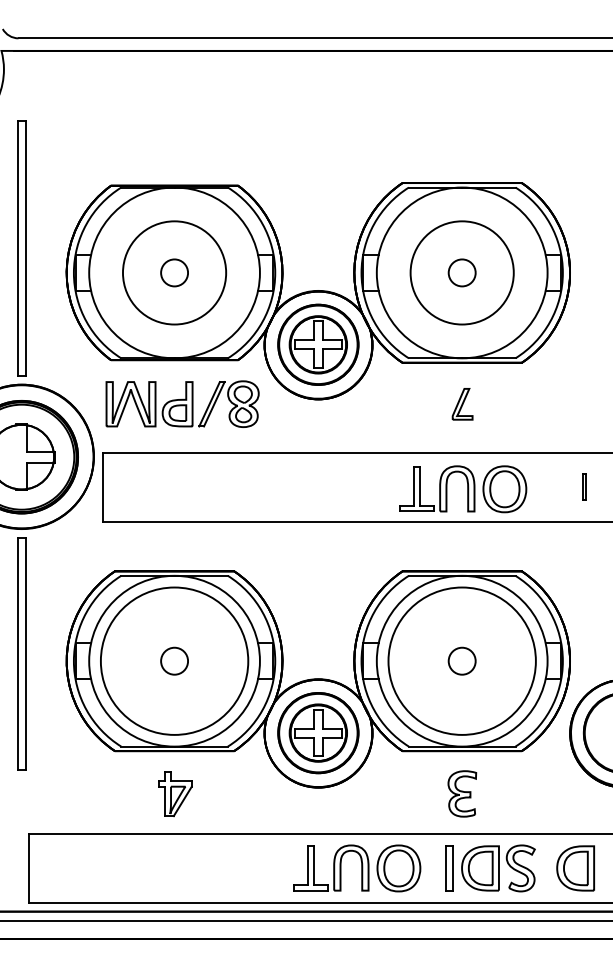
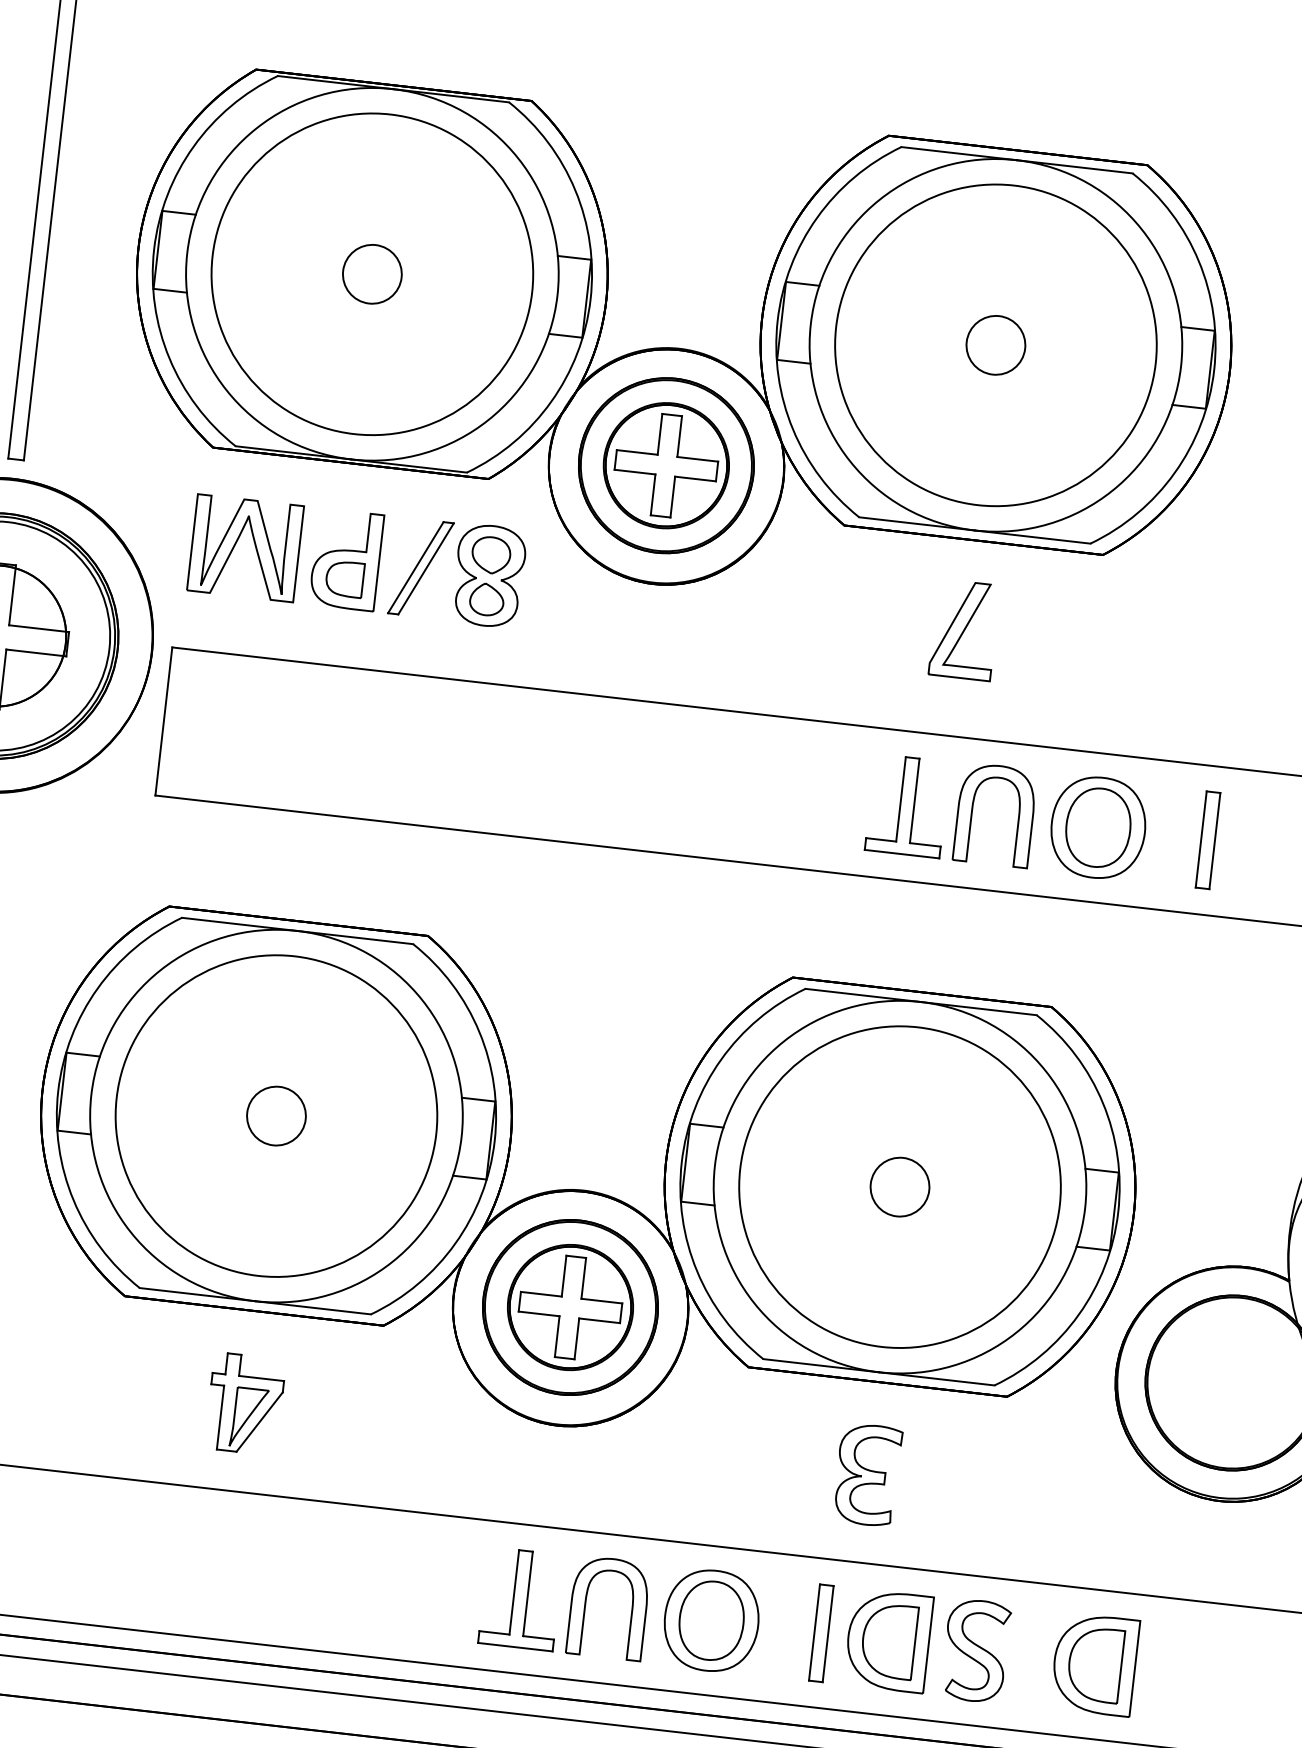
circle: (174, 272) -> (372, 273), size x1.43
circle: (461, 272) -> (994, 344), size x1.43
part: (462, 404) -> (964, 630), size x1.43
part: (584, 486) -> (1208, 838), size x1.67
part: (463, 489) -> (1008, 818), moved

